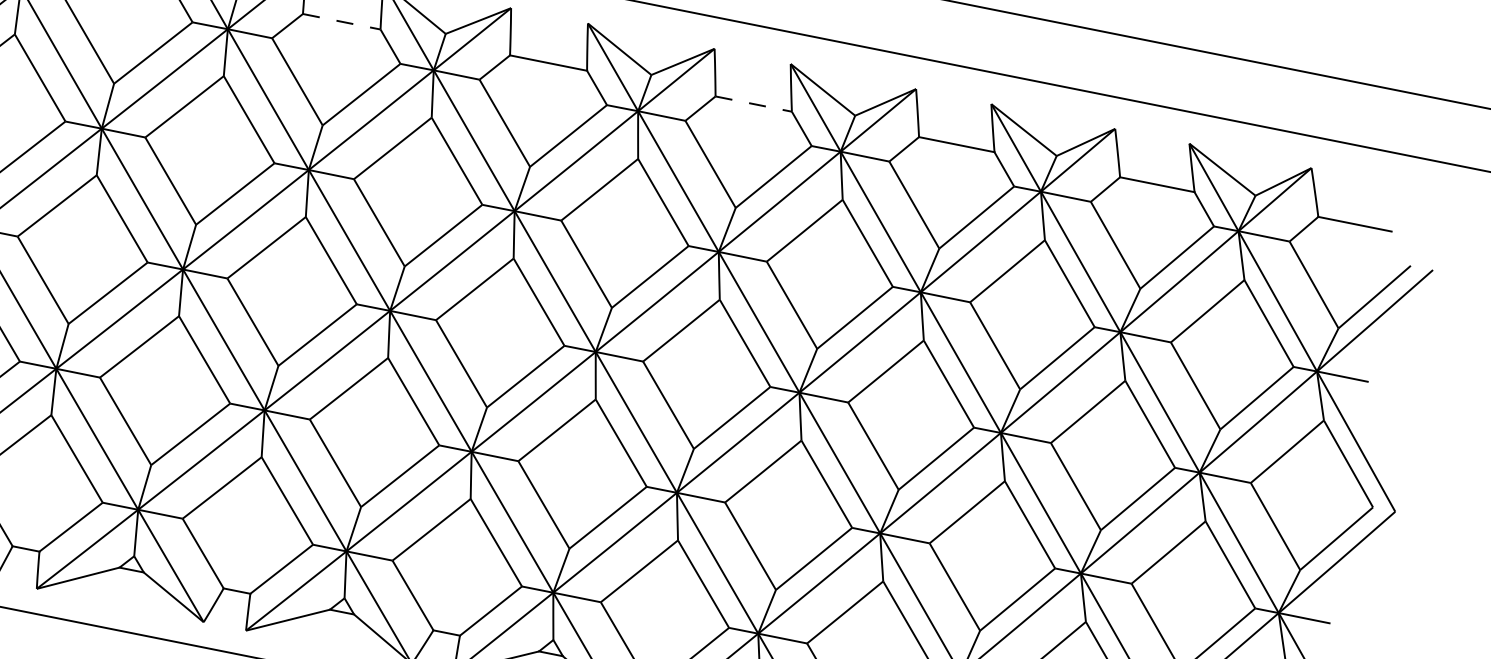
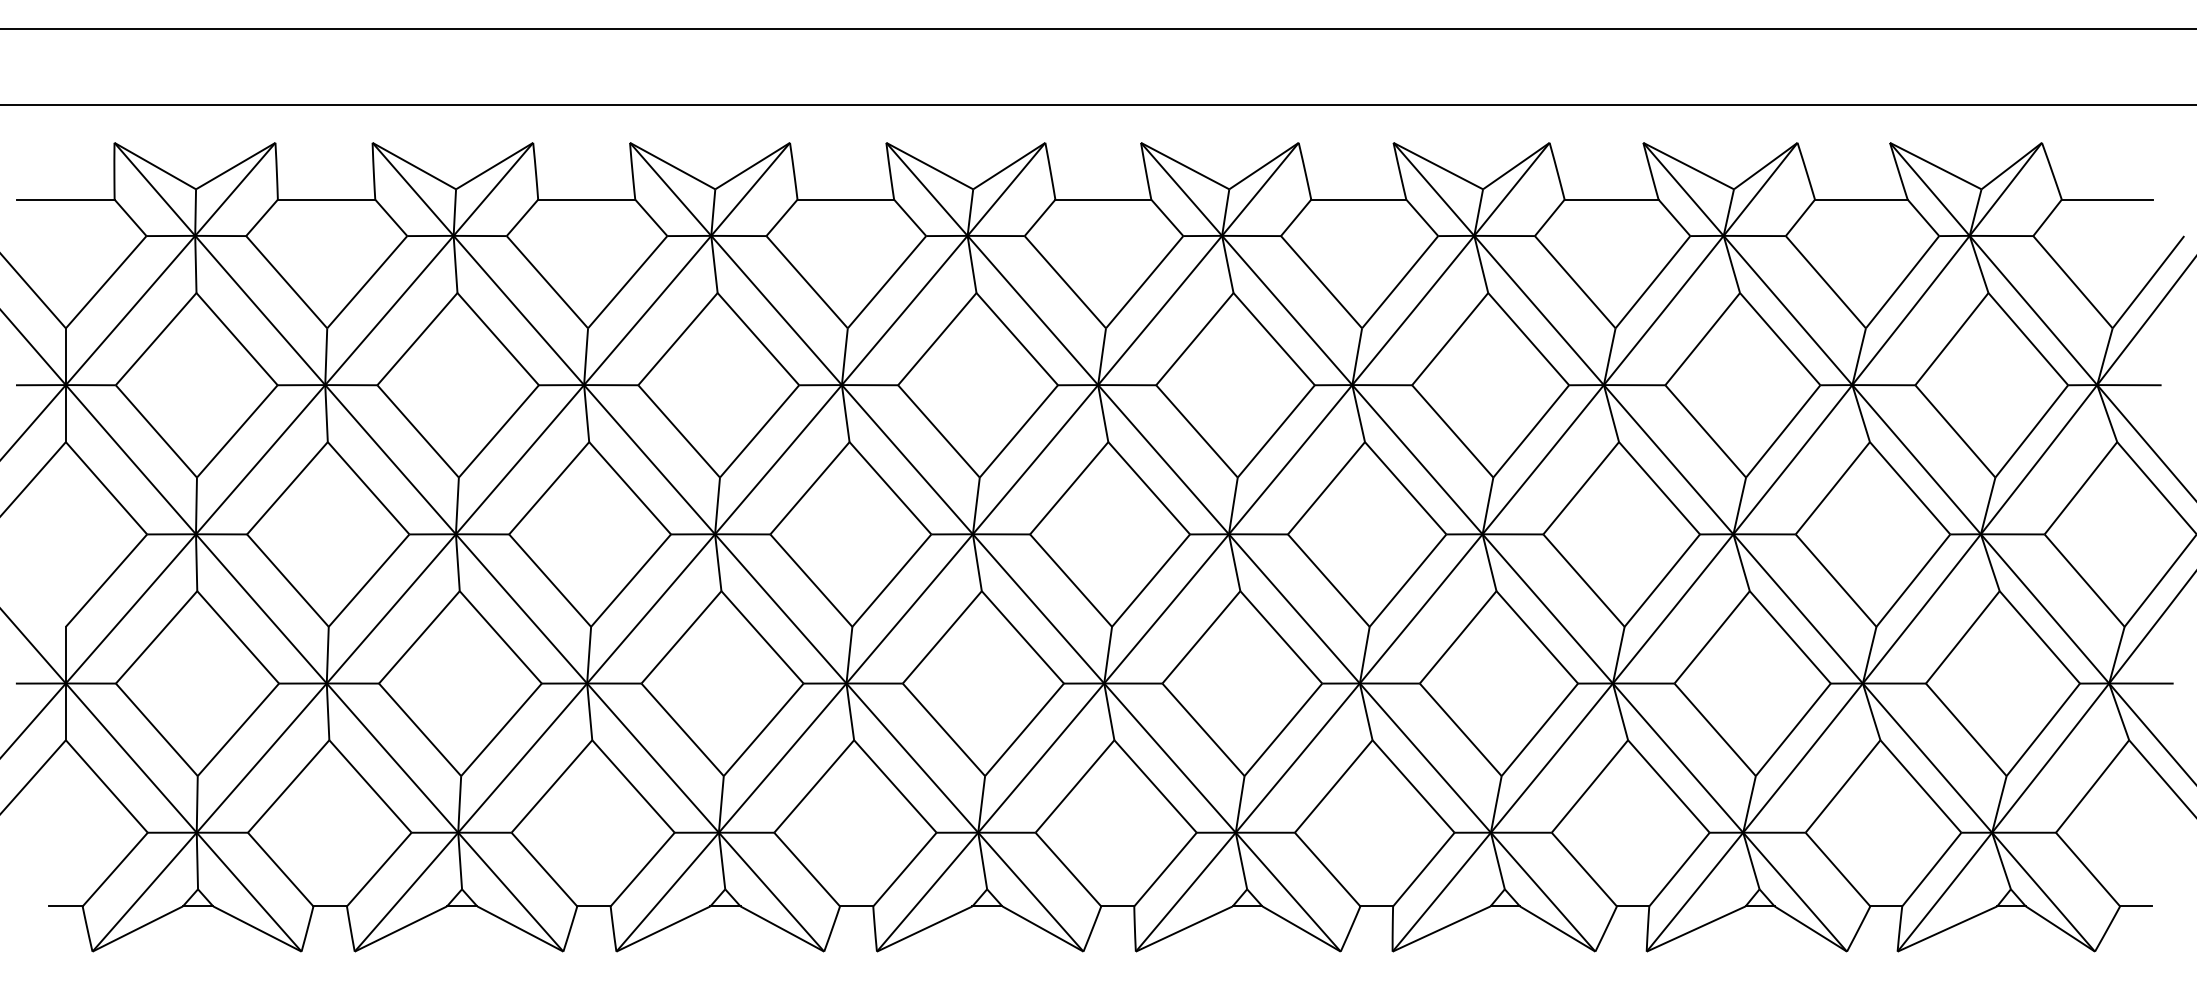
line: (342, 21) -> (846, 199), dashed -> solid
line: (753, 103) -> (1358, 199), dashed -> solid

